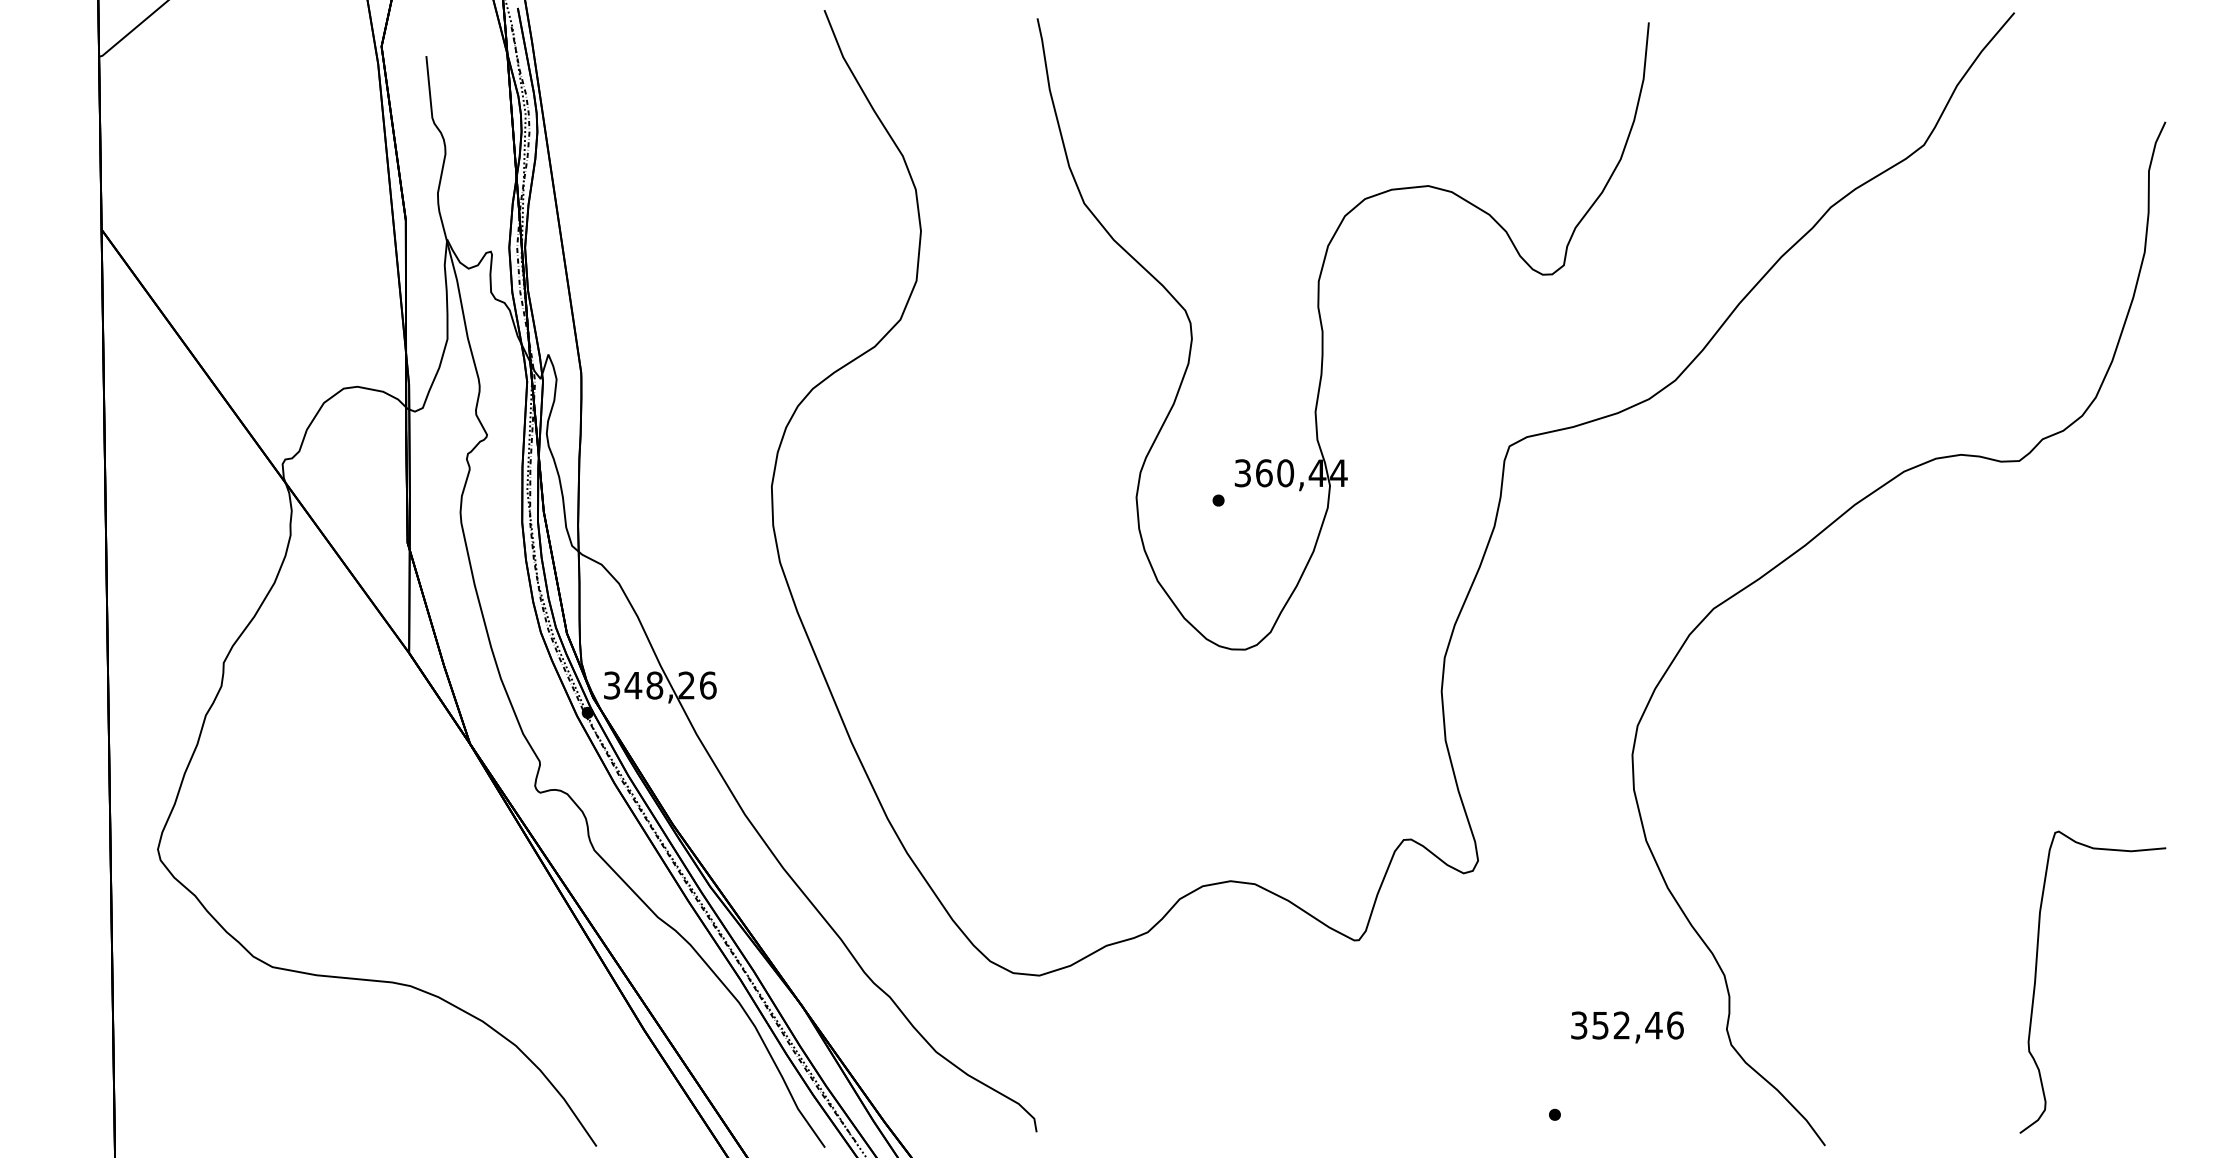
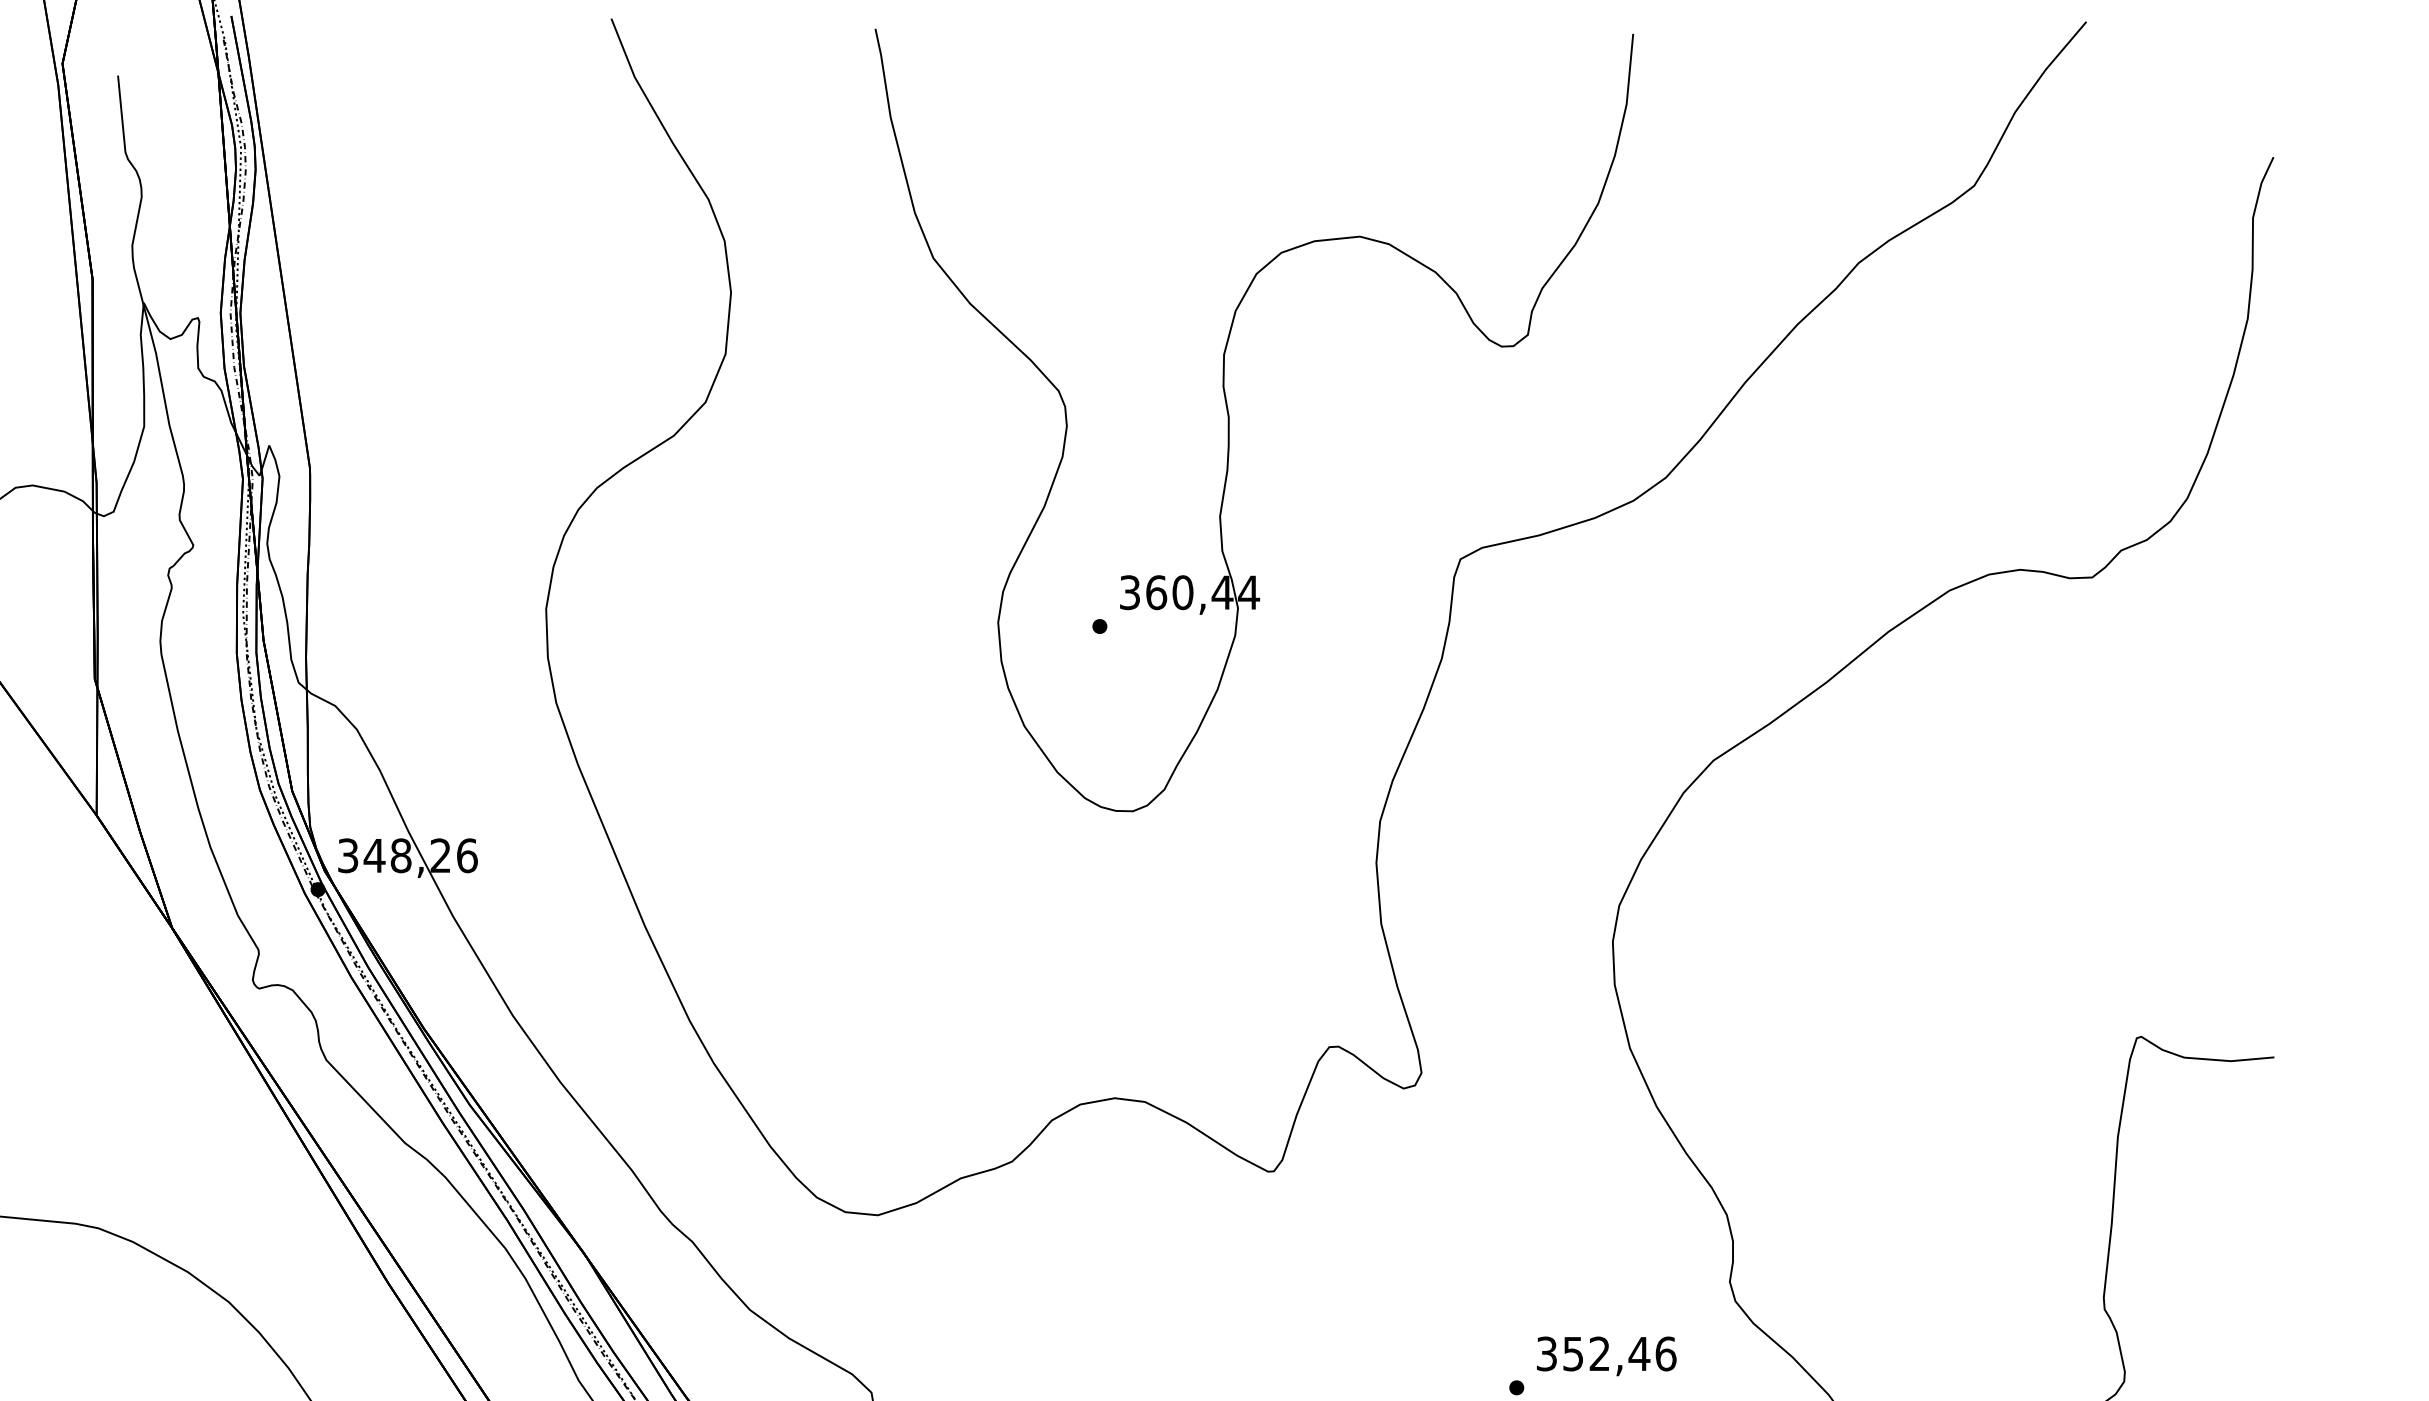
text: (1627, 1027) -> (1606, 1356), moved

